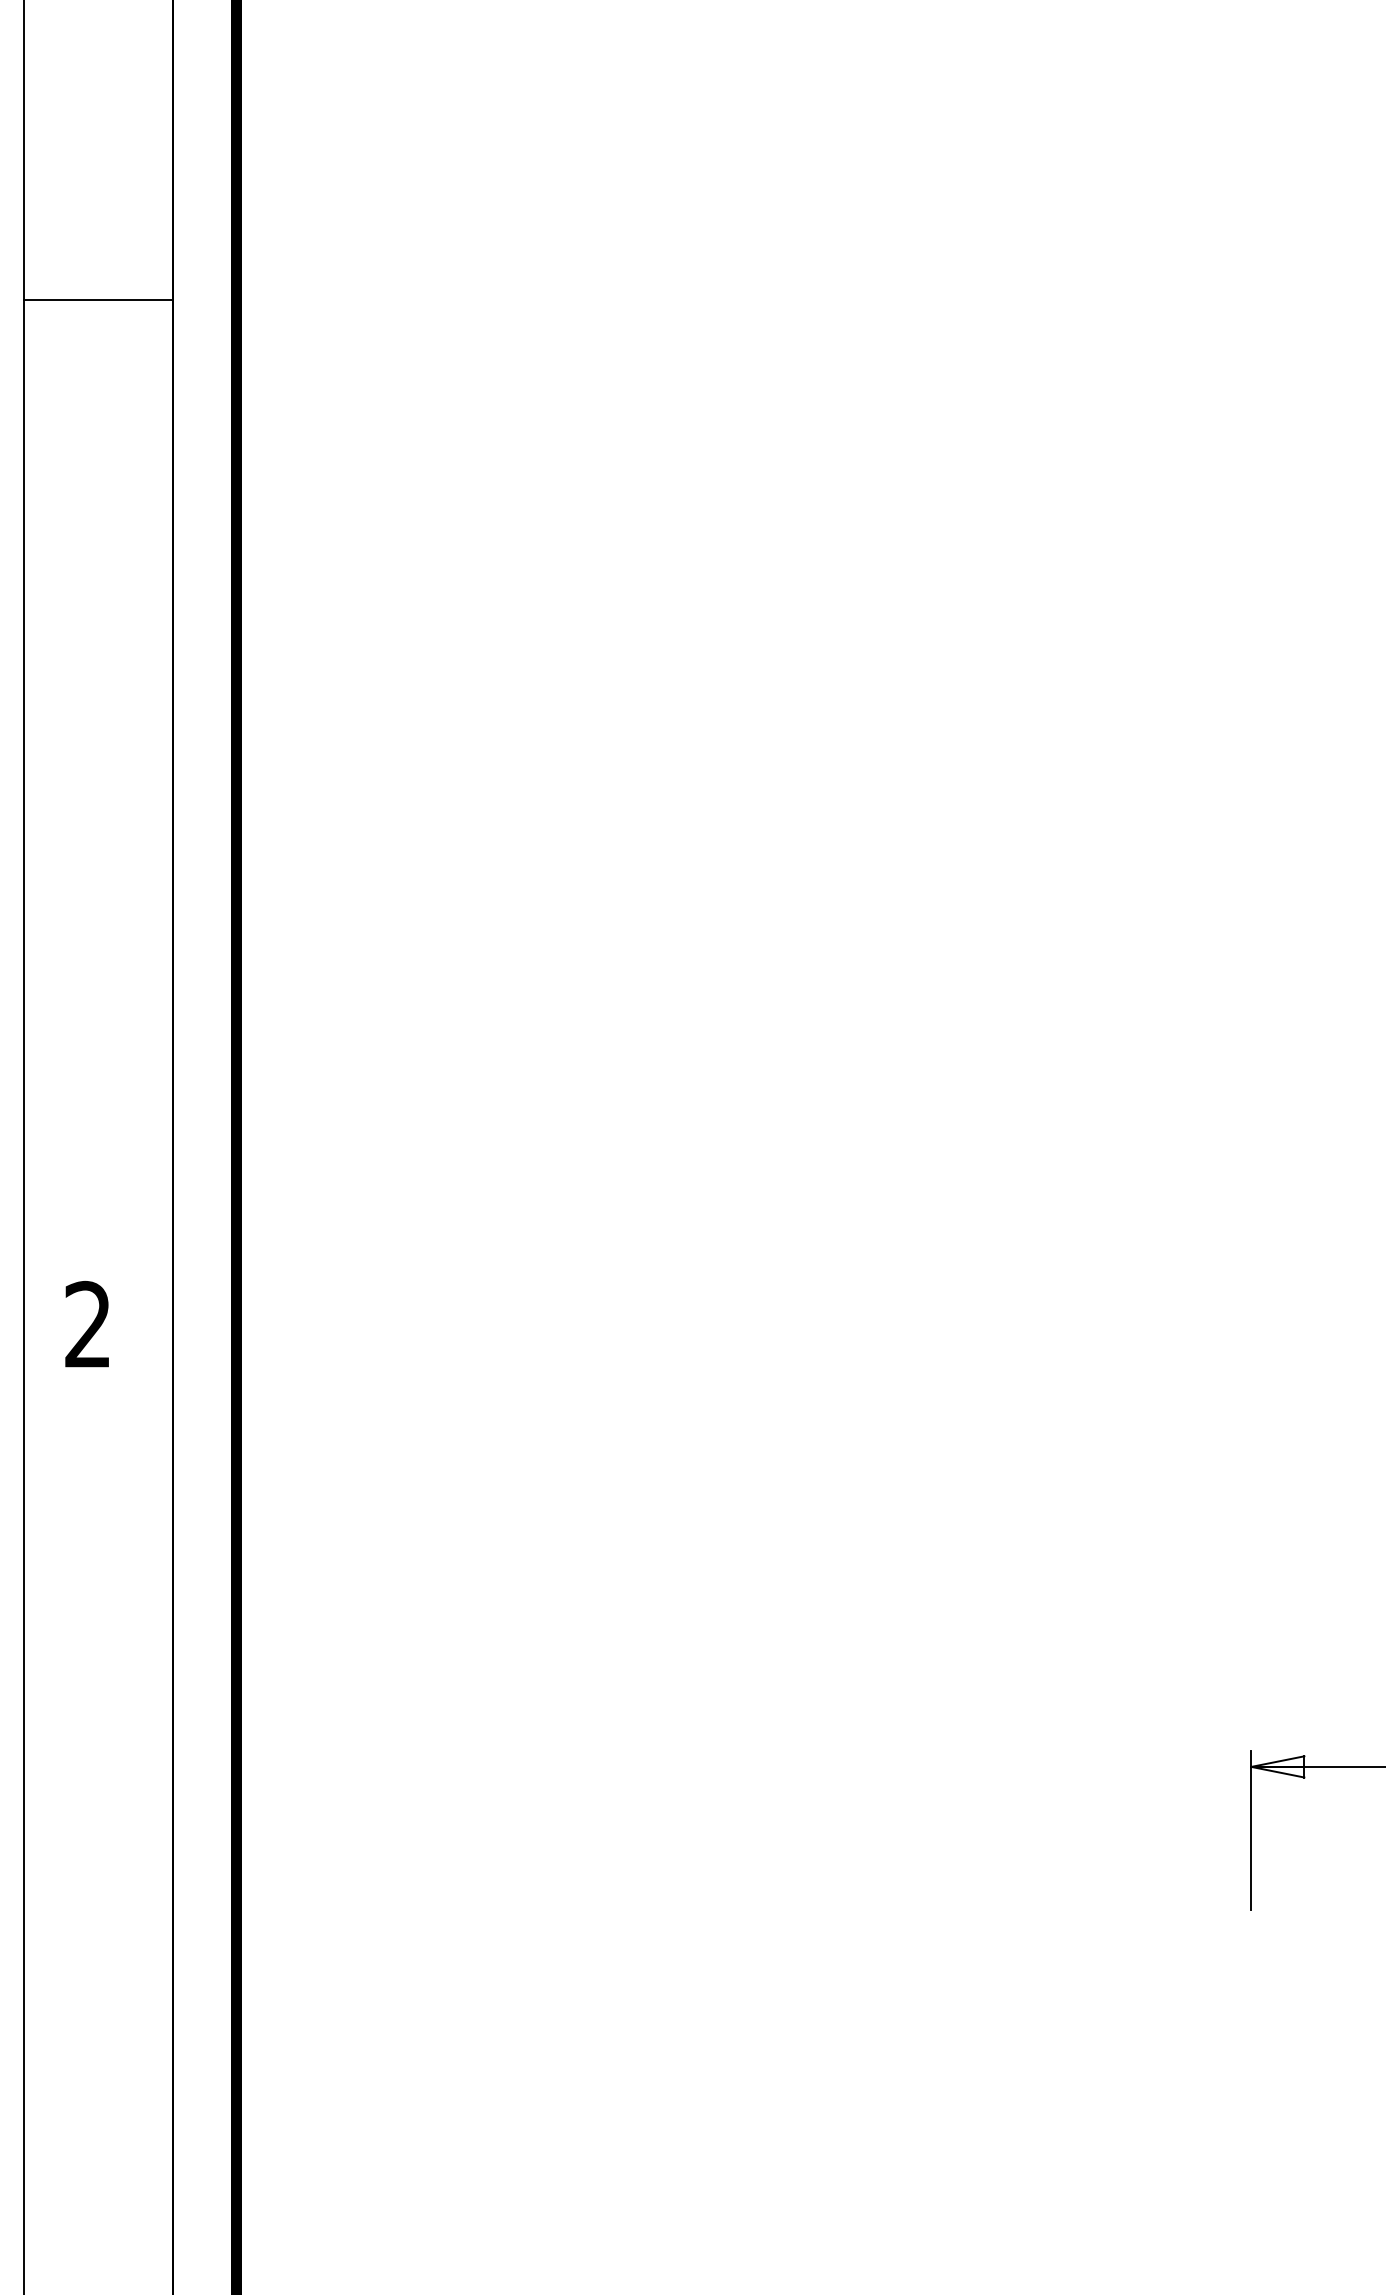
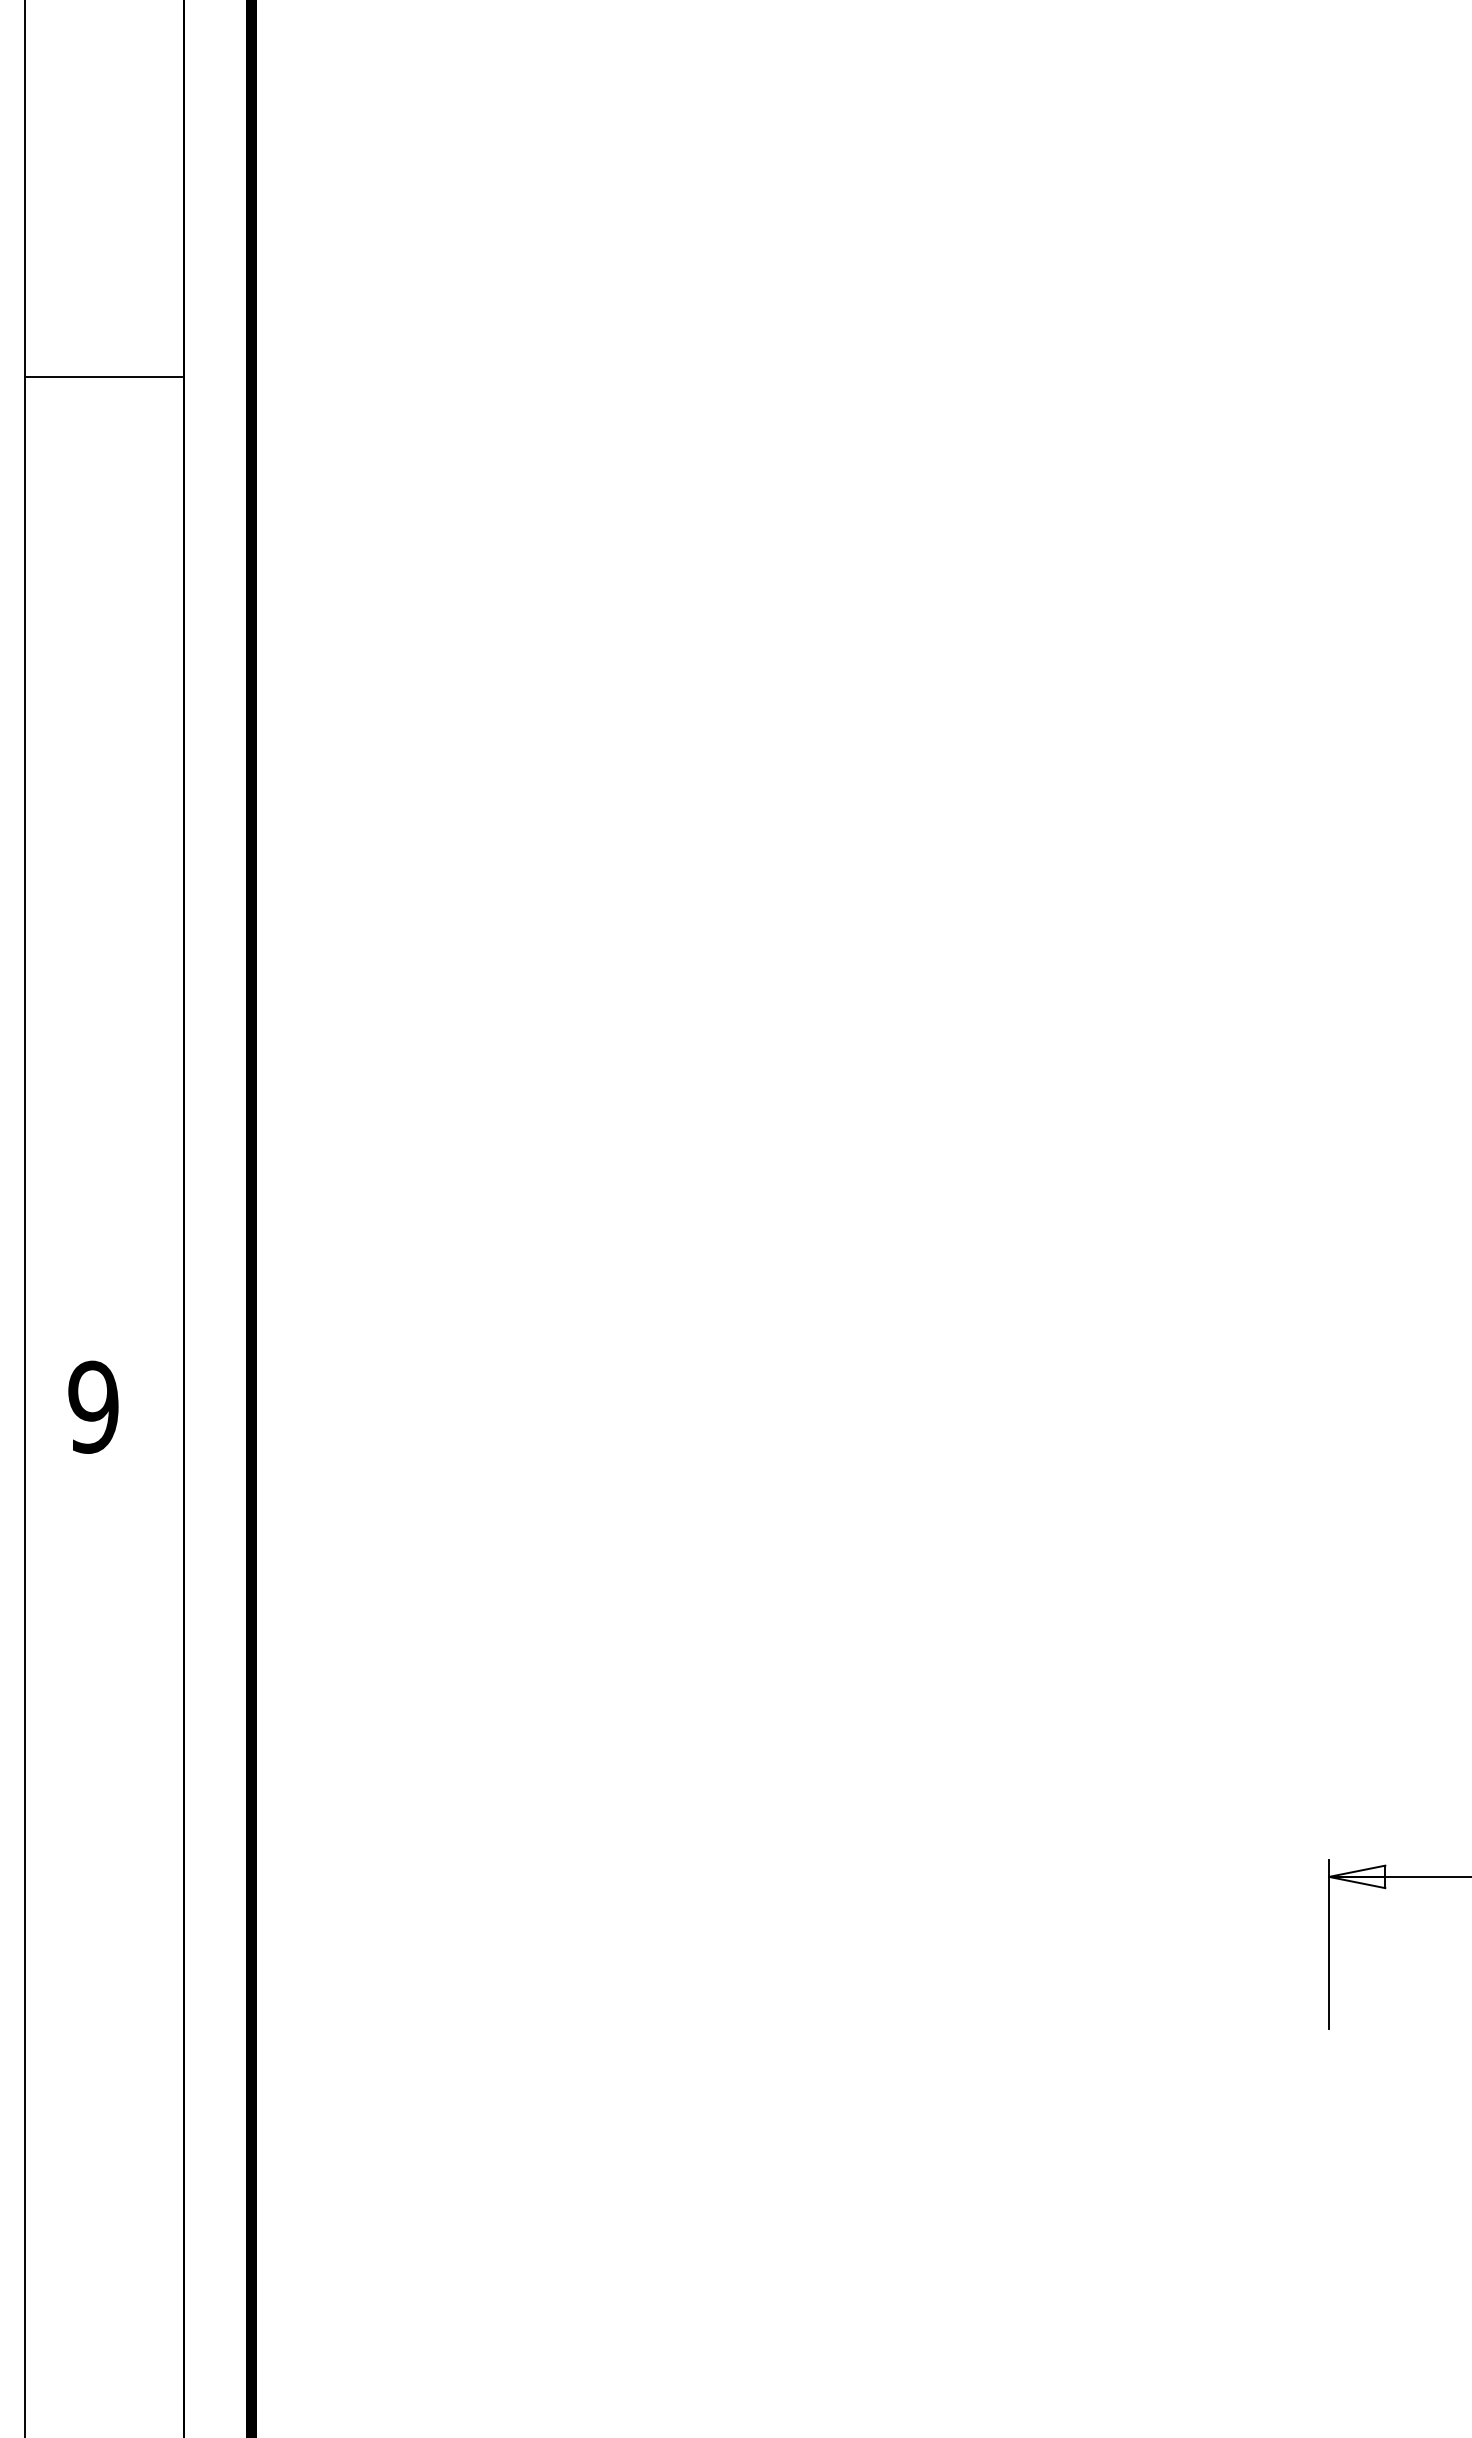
line: (97, 299) -> (103, 376), moved
text: (88, 1324) -> (93, 1406), 2 -> 9

